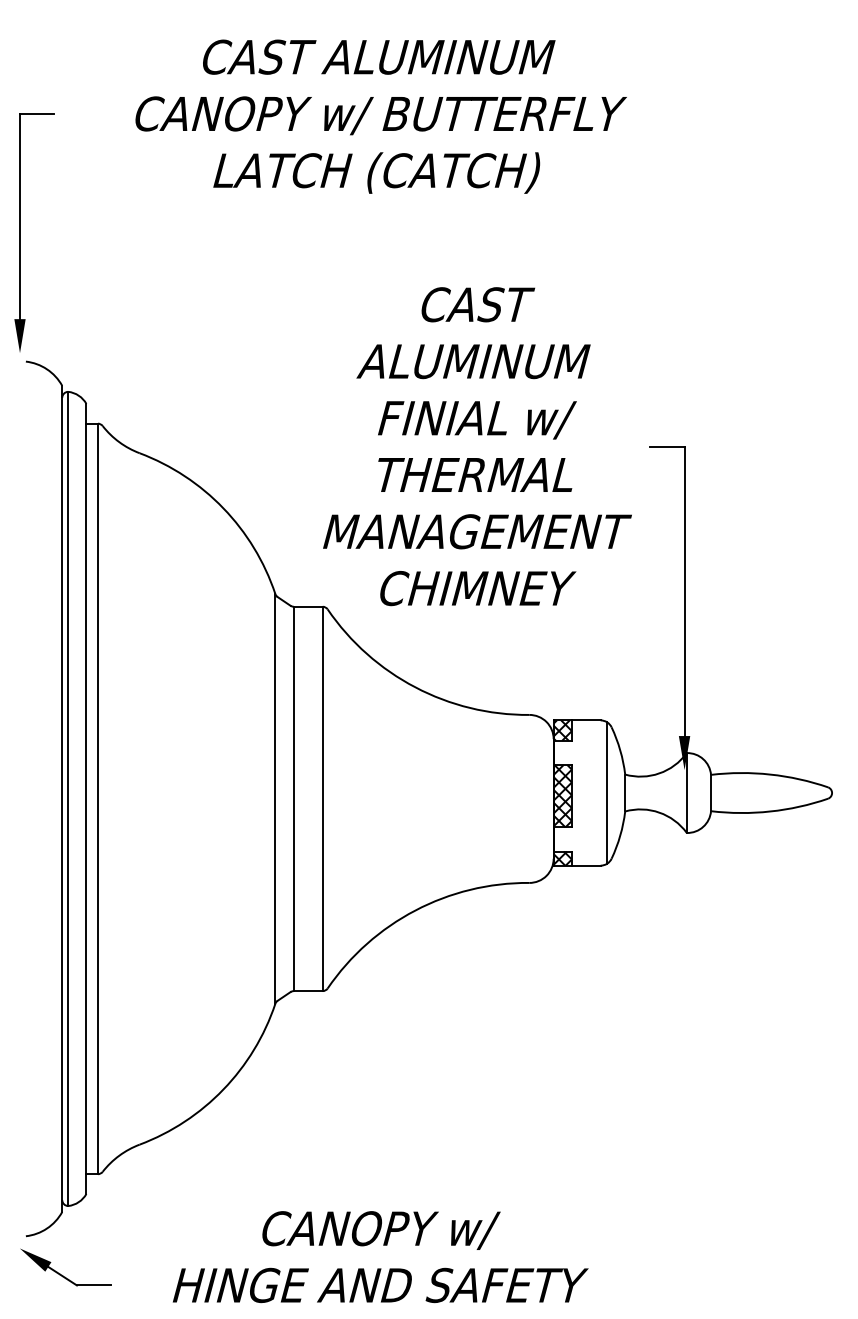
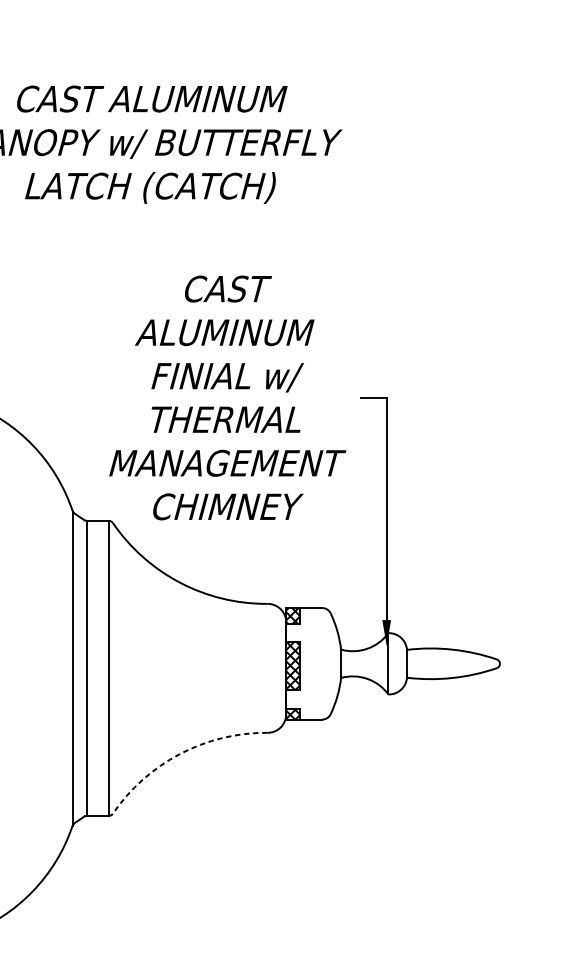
line: (607, 792) -> (327, 663), removed
arc: (415, 910) -> (180, 753), solid -> dashed

